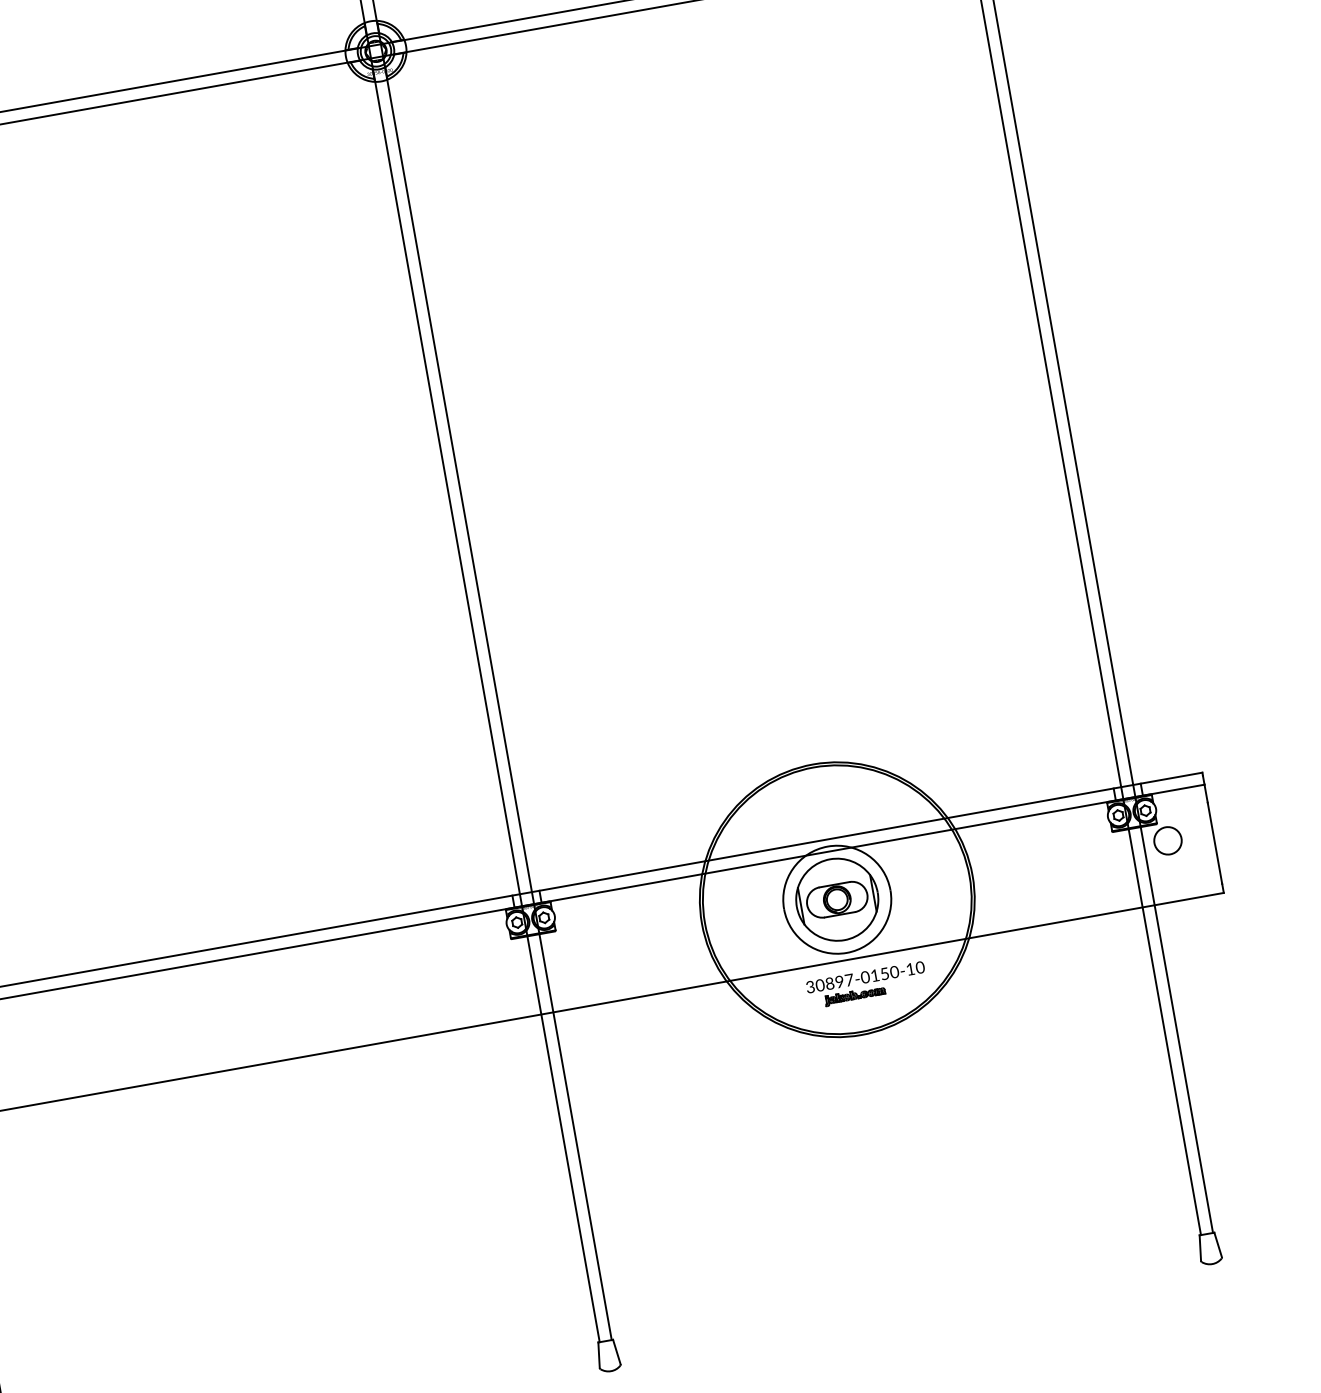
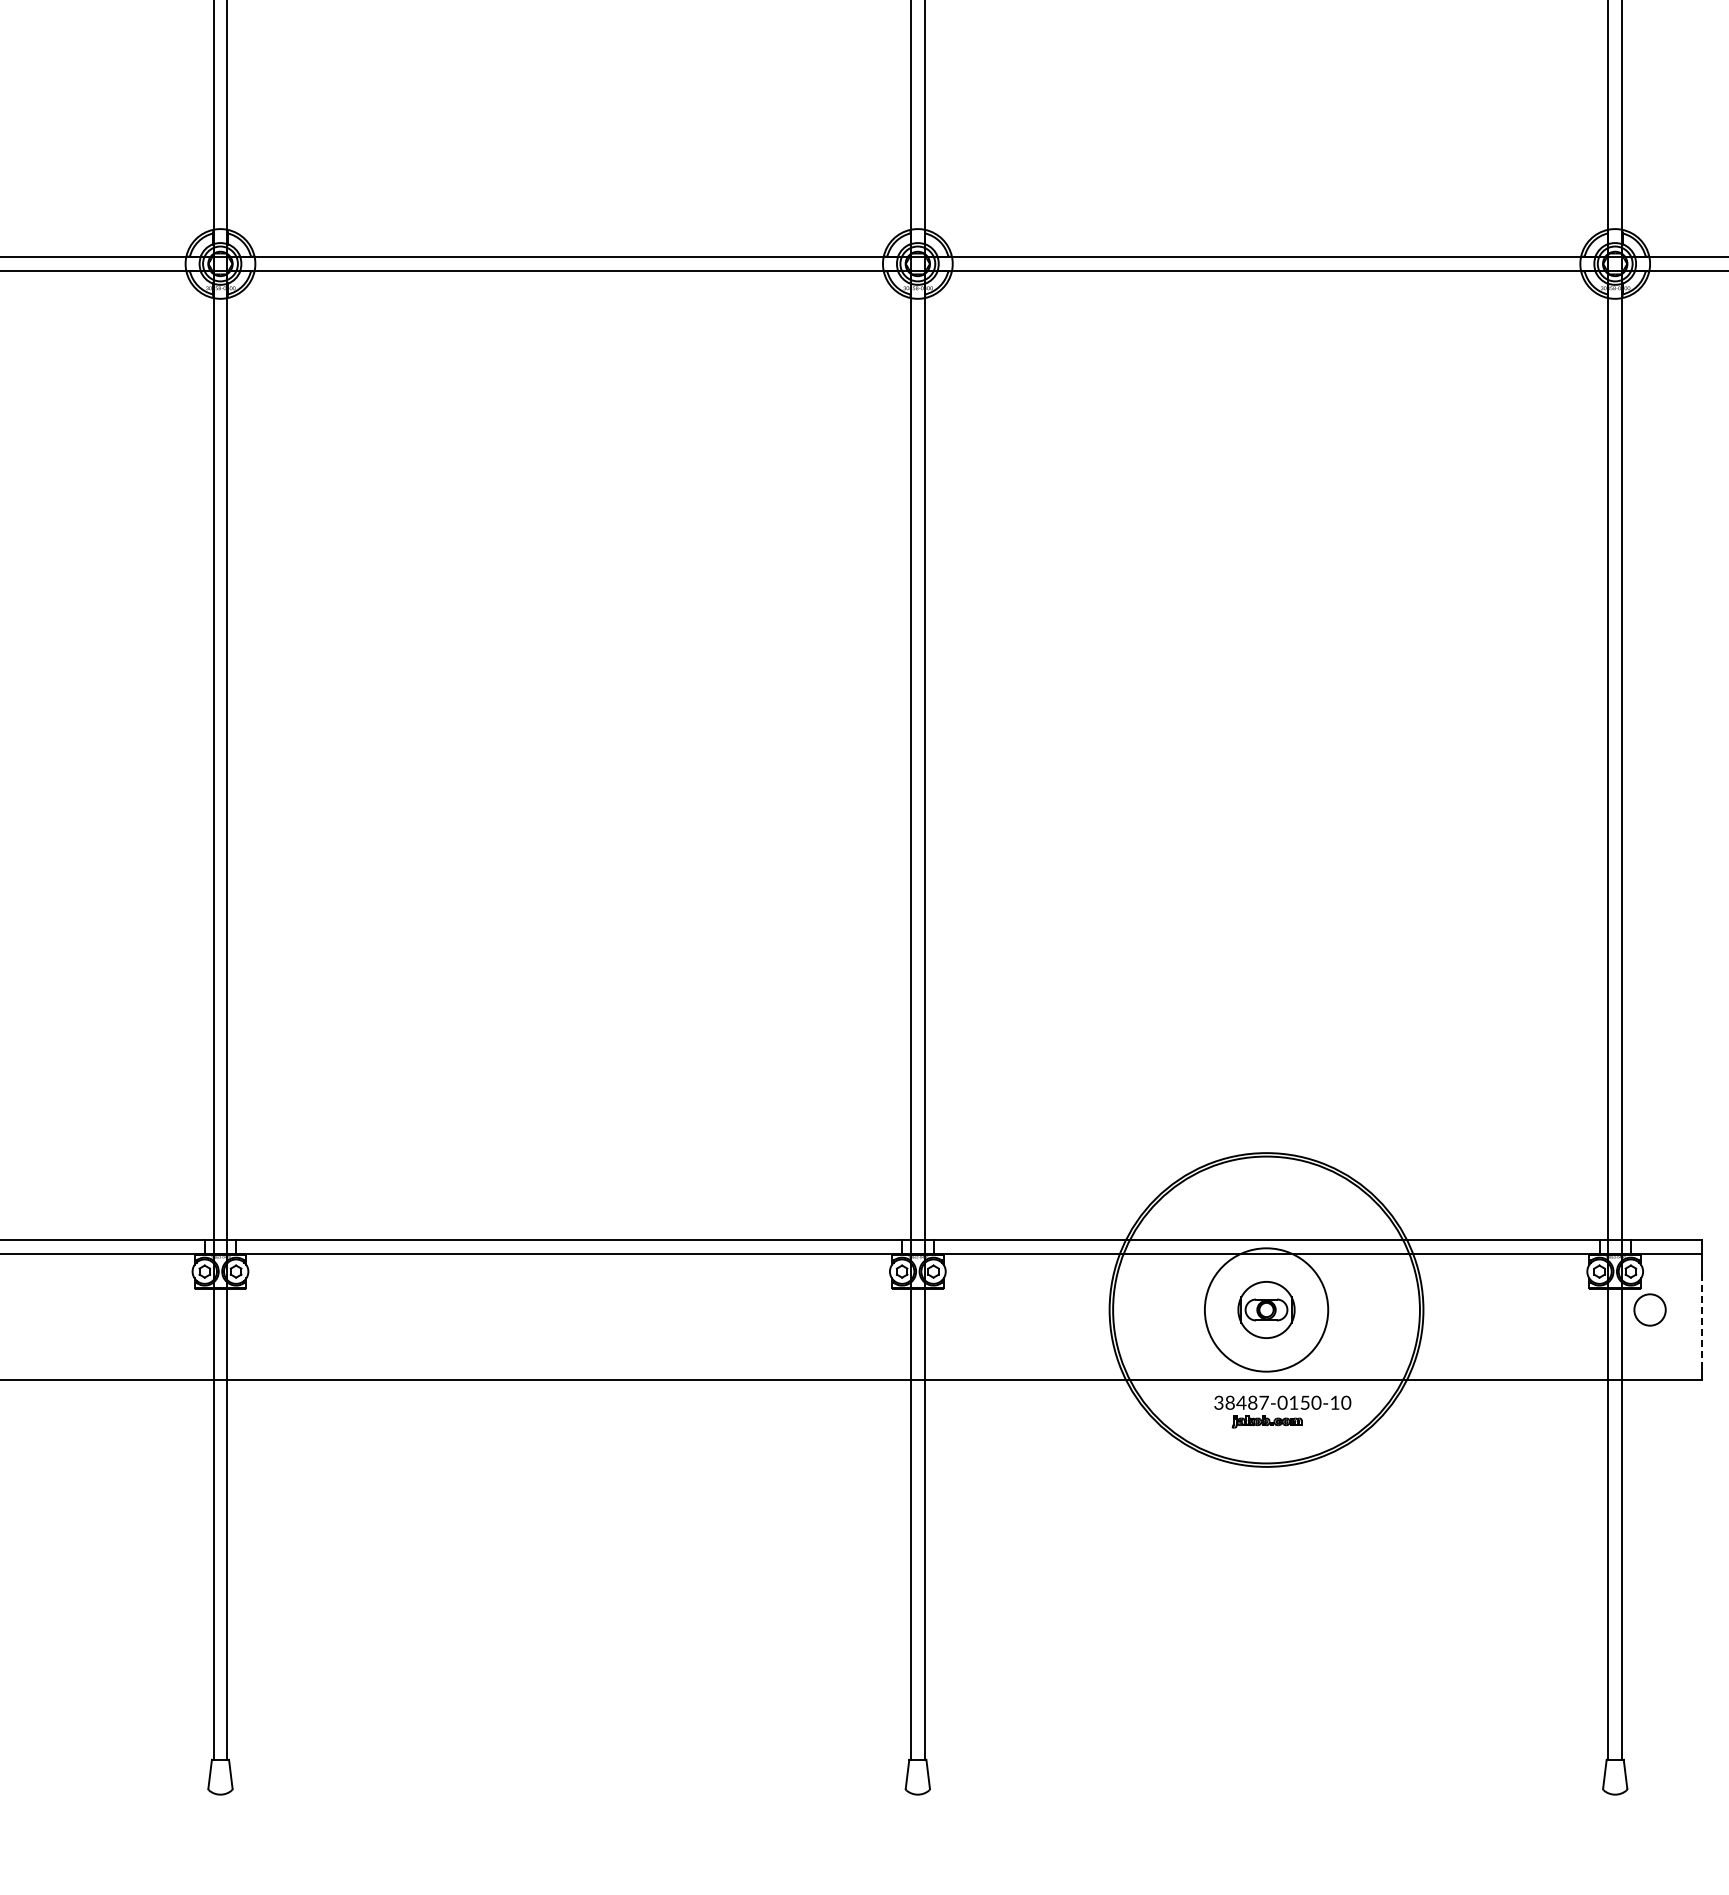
line: (1214, 842) -> (1702, 1321), solid -> dashed
part: (837, 899) -> (1266, 1309), size x0.6
text: (829, 983) -> (1241, 1402), 30897-0150-10 -> 38487-0150-10

